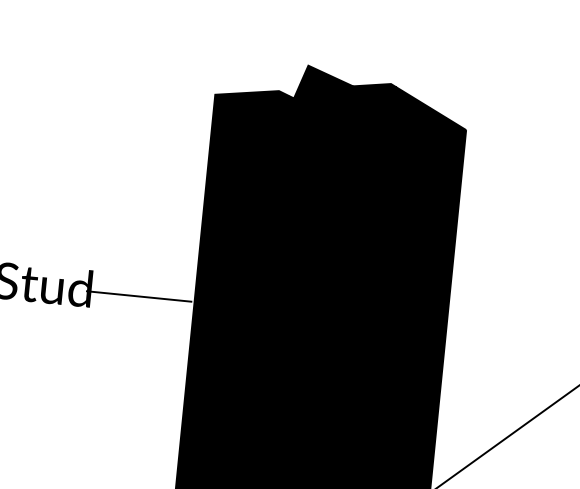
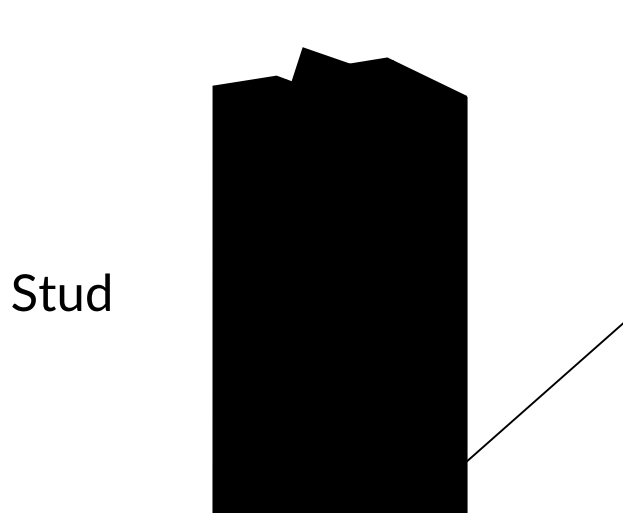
line: (138, 296) -> (157, 294), removed

